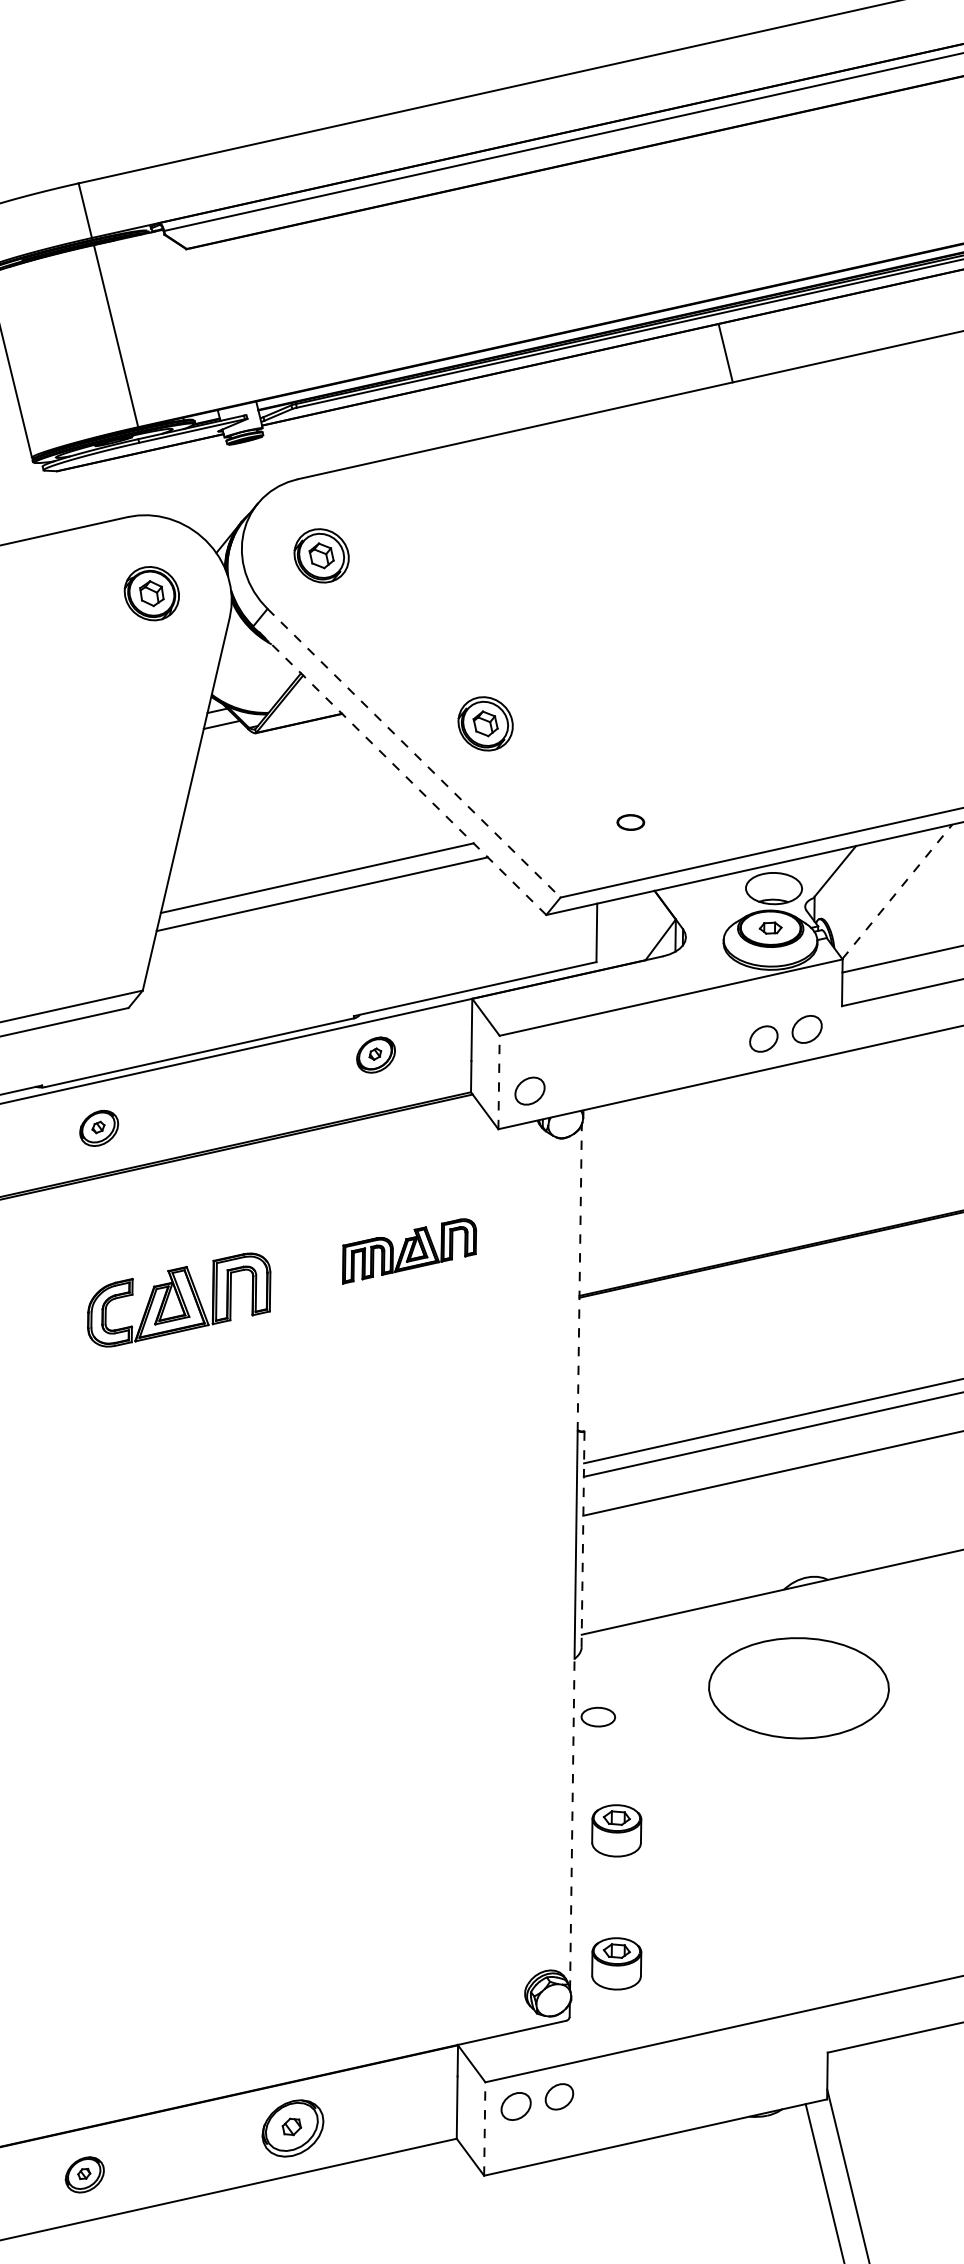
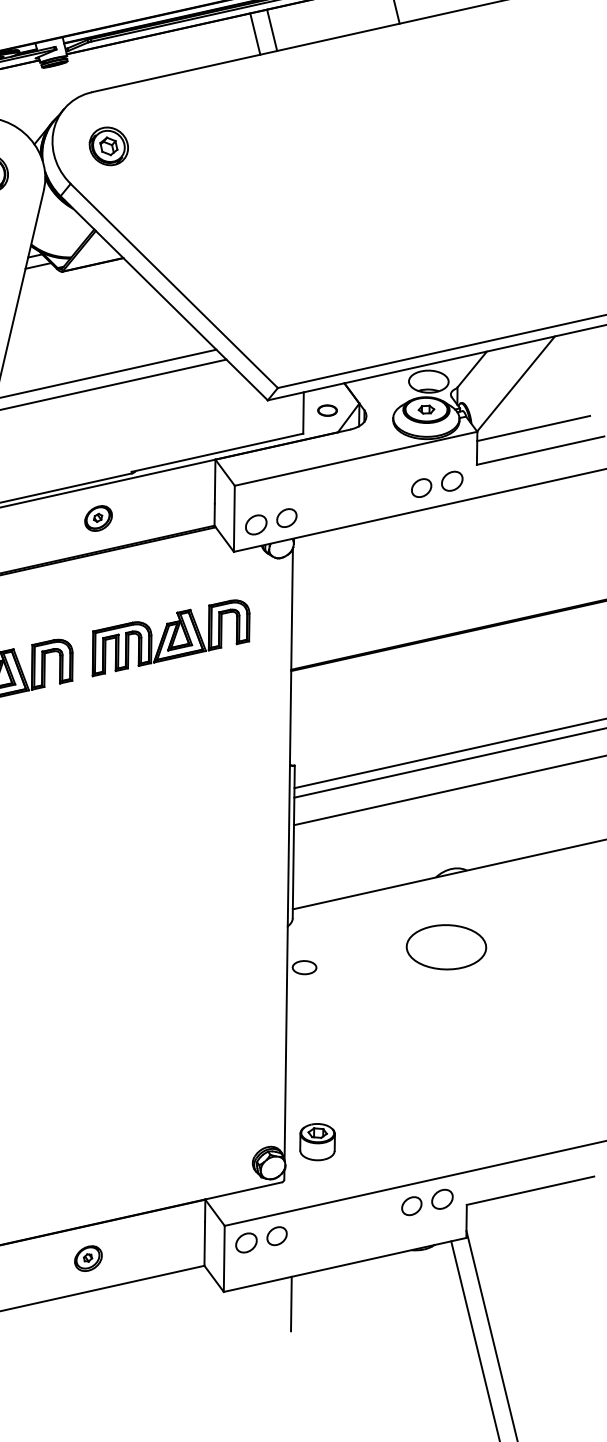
line: (552, 391) -> (272, 30), added
line: (528, 396) -> (255, 33), added
part: (485, 723) -> (224, 264), removed
line: (414, 753) -> (174, 286), dashed -> solid
line: (399, 770) -> (163, 298), dashed -> solid
part: (630, 822) -> (327, 410), moved
line: (897, 891) -> (516, 383), dashed -> solid
part: (375, 1054) -> (98, 518), moved
part: (572, 1081) -> (286, 518), added
line: (499, 1082) -> (234, 518), dashed -> solid
part: (409, 1251) -> (171, 638), size x1.67
line: (579, 1277) -> (291, 656), dashed -> solid
line: (583, 1539) -> (294, 842), dashed -> solid
part: (798, 1688) -> (446, 947), size x0.62
line: (572, 1823) -> (286, 1042), dashed -> solid
part: (616, 1830) -> (317, 1047), removed
part: (792, 2044) -> (441, 1199), added
part: (749, 2054) -> (411, 1206), added
part: (292, 2128) -> (88, 1258), size x0.62
line: (484, 2129) -> (224, 1259), dashed -> solid
line: (579, 2192) -> (291, 1303), added

